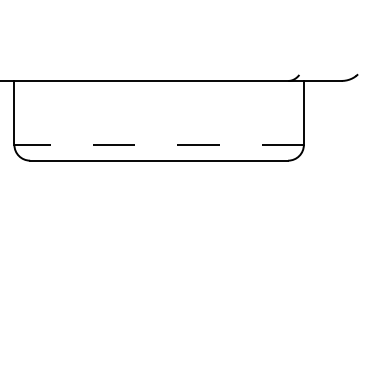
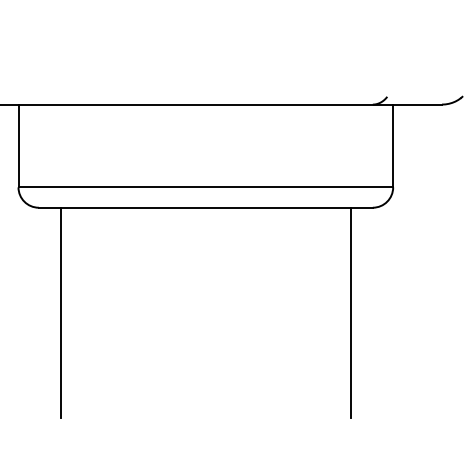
line: (159, 144) -> (206, 186), dashed -> solid
line: (47, 241) -> (61, 312), added
line: (270, 241) -> (349, 312), added

